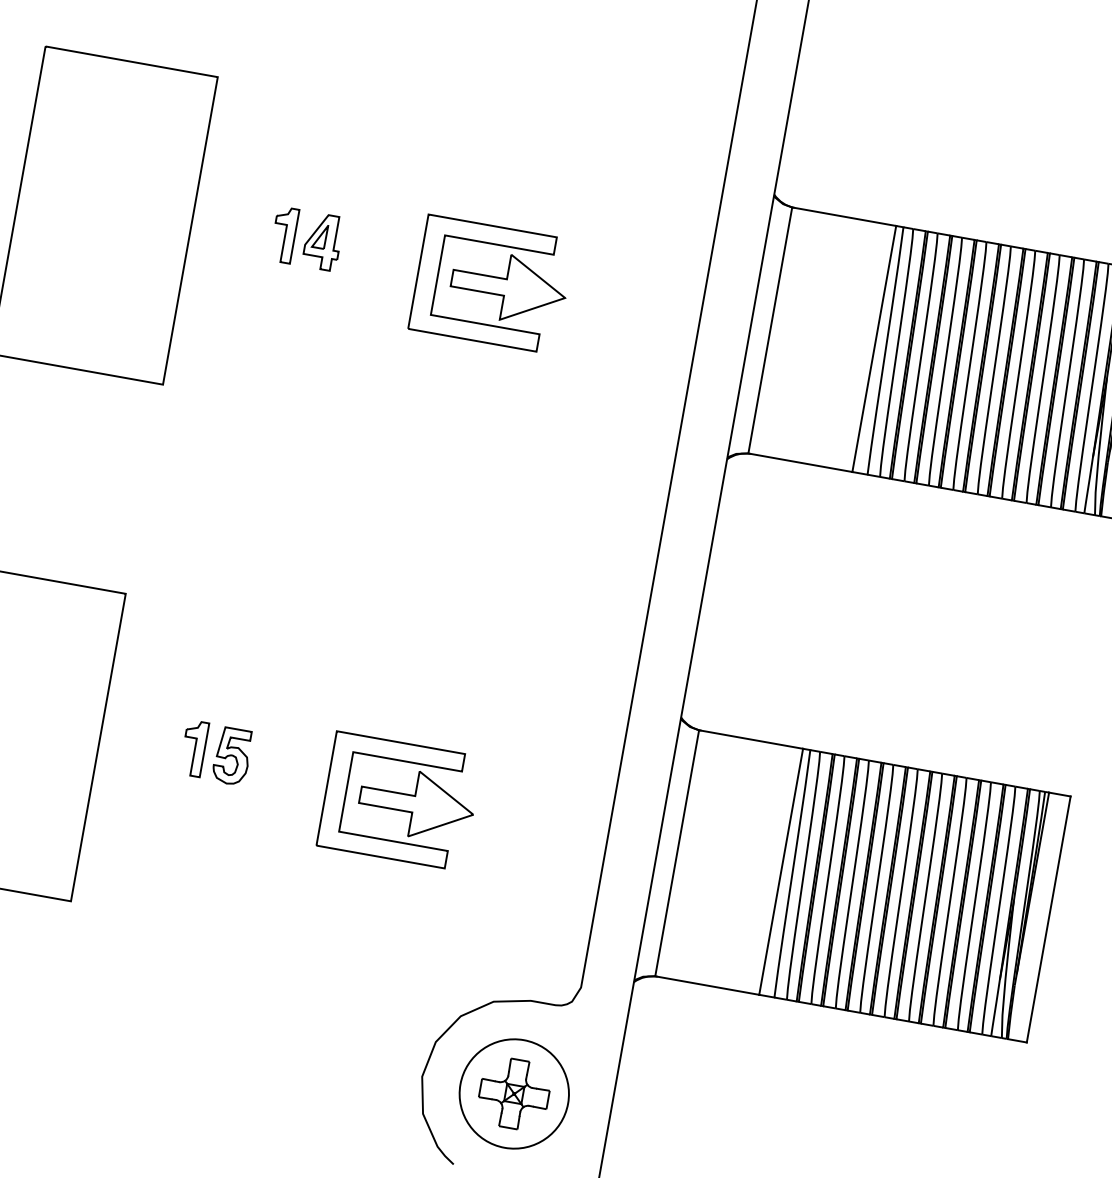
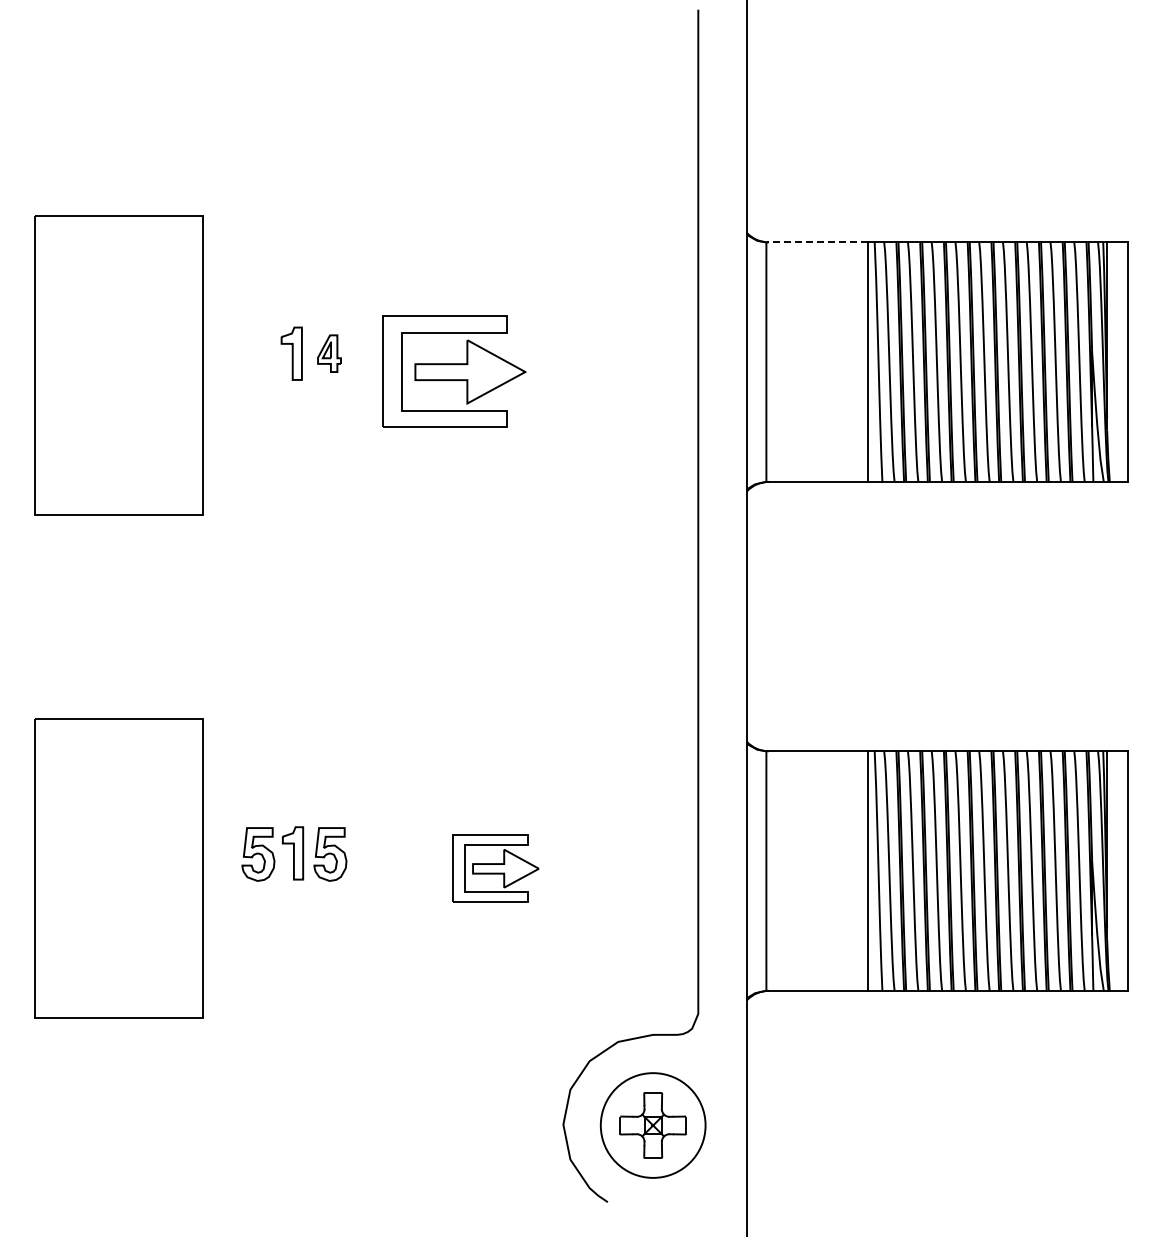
line: (843, 216) -> (816, 242), solid -> dashed
part: (323, 241) -> (329, 353), size x0.7
part: (492, 284) -> (454, 371), moved
part: (158, 743) -> (258, 854), added
part: (399, 801) -> (495, 868), size x0.6

